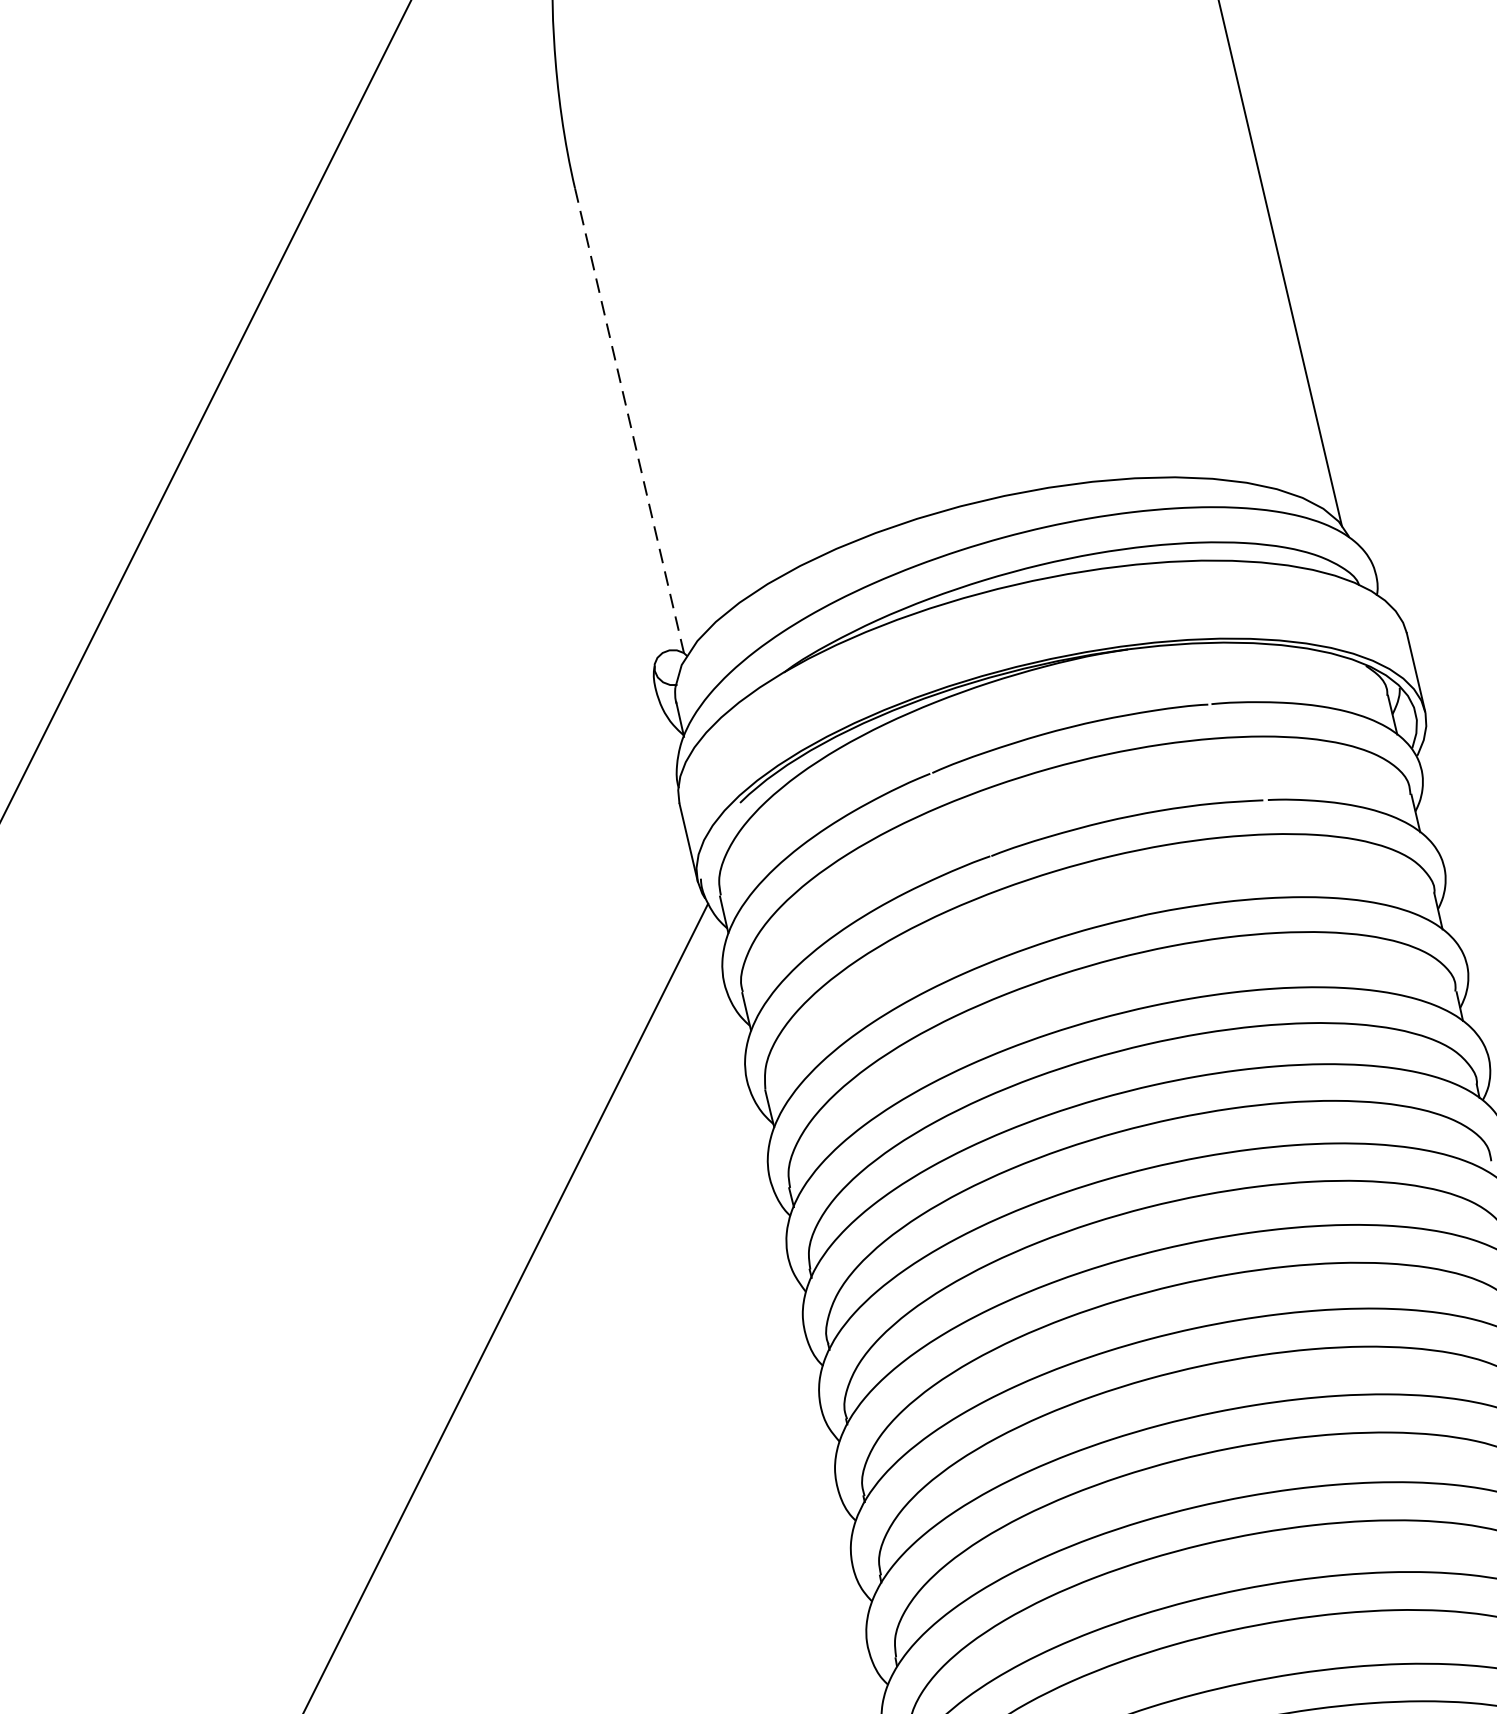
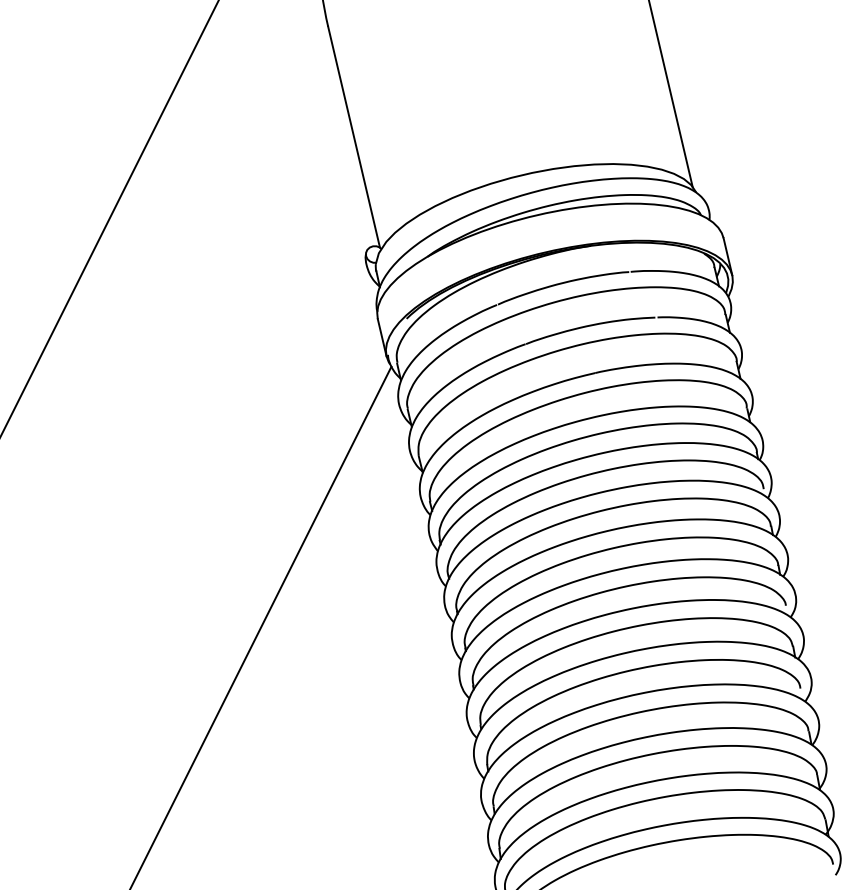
line: (630, 421) -> (354, 137), dashed -> solid

